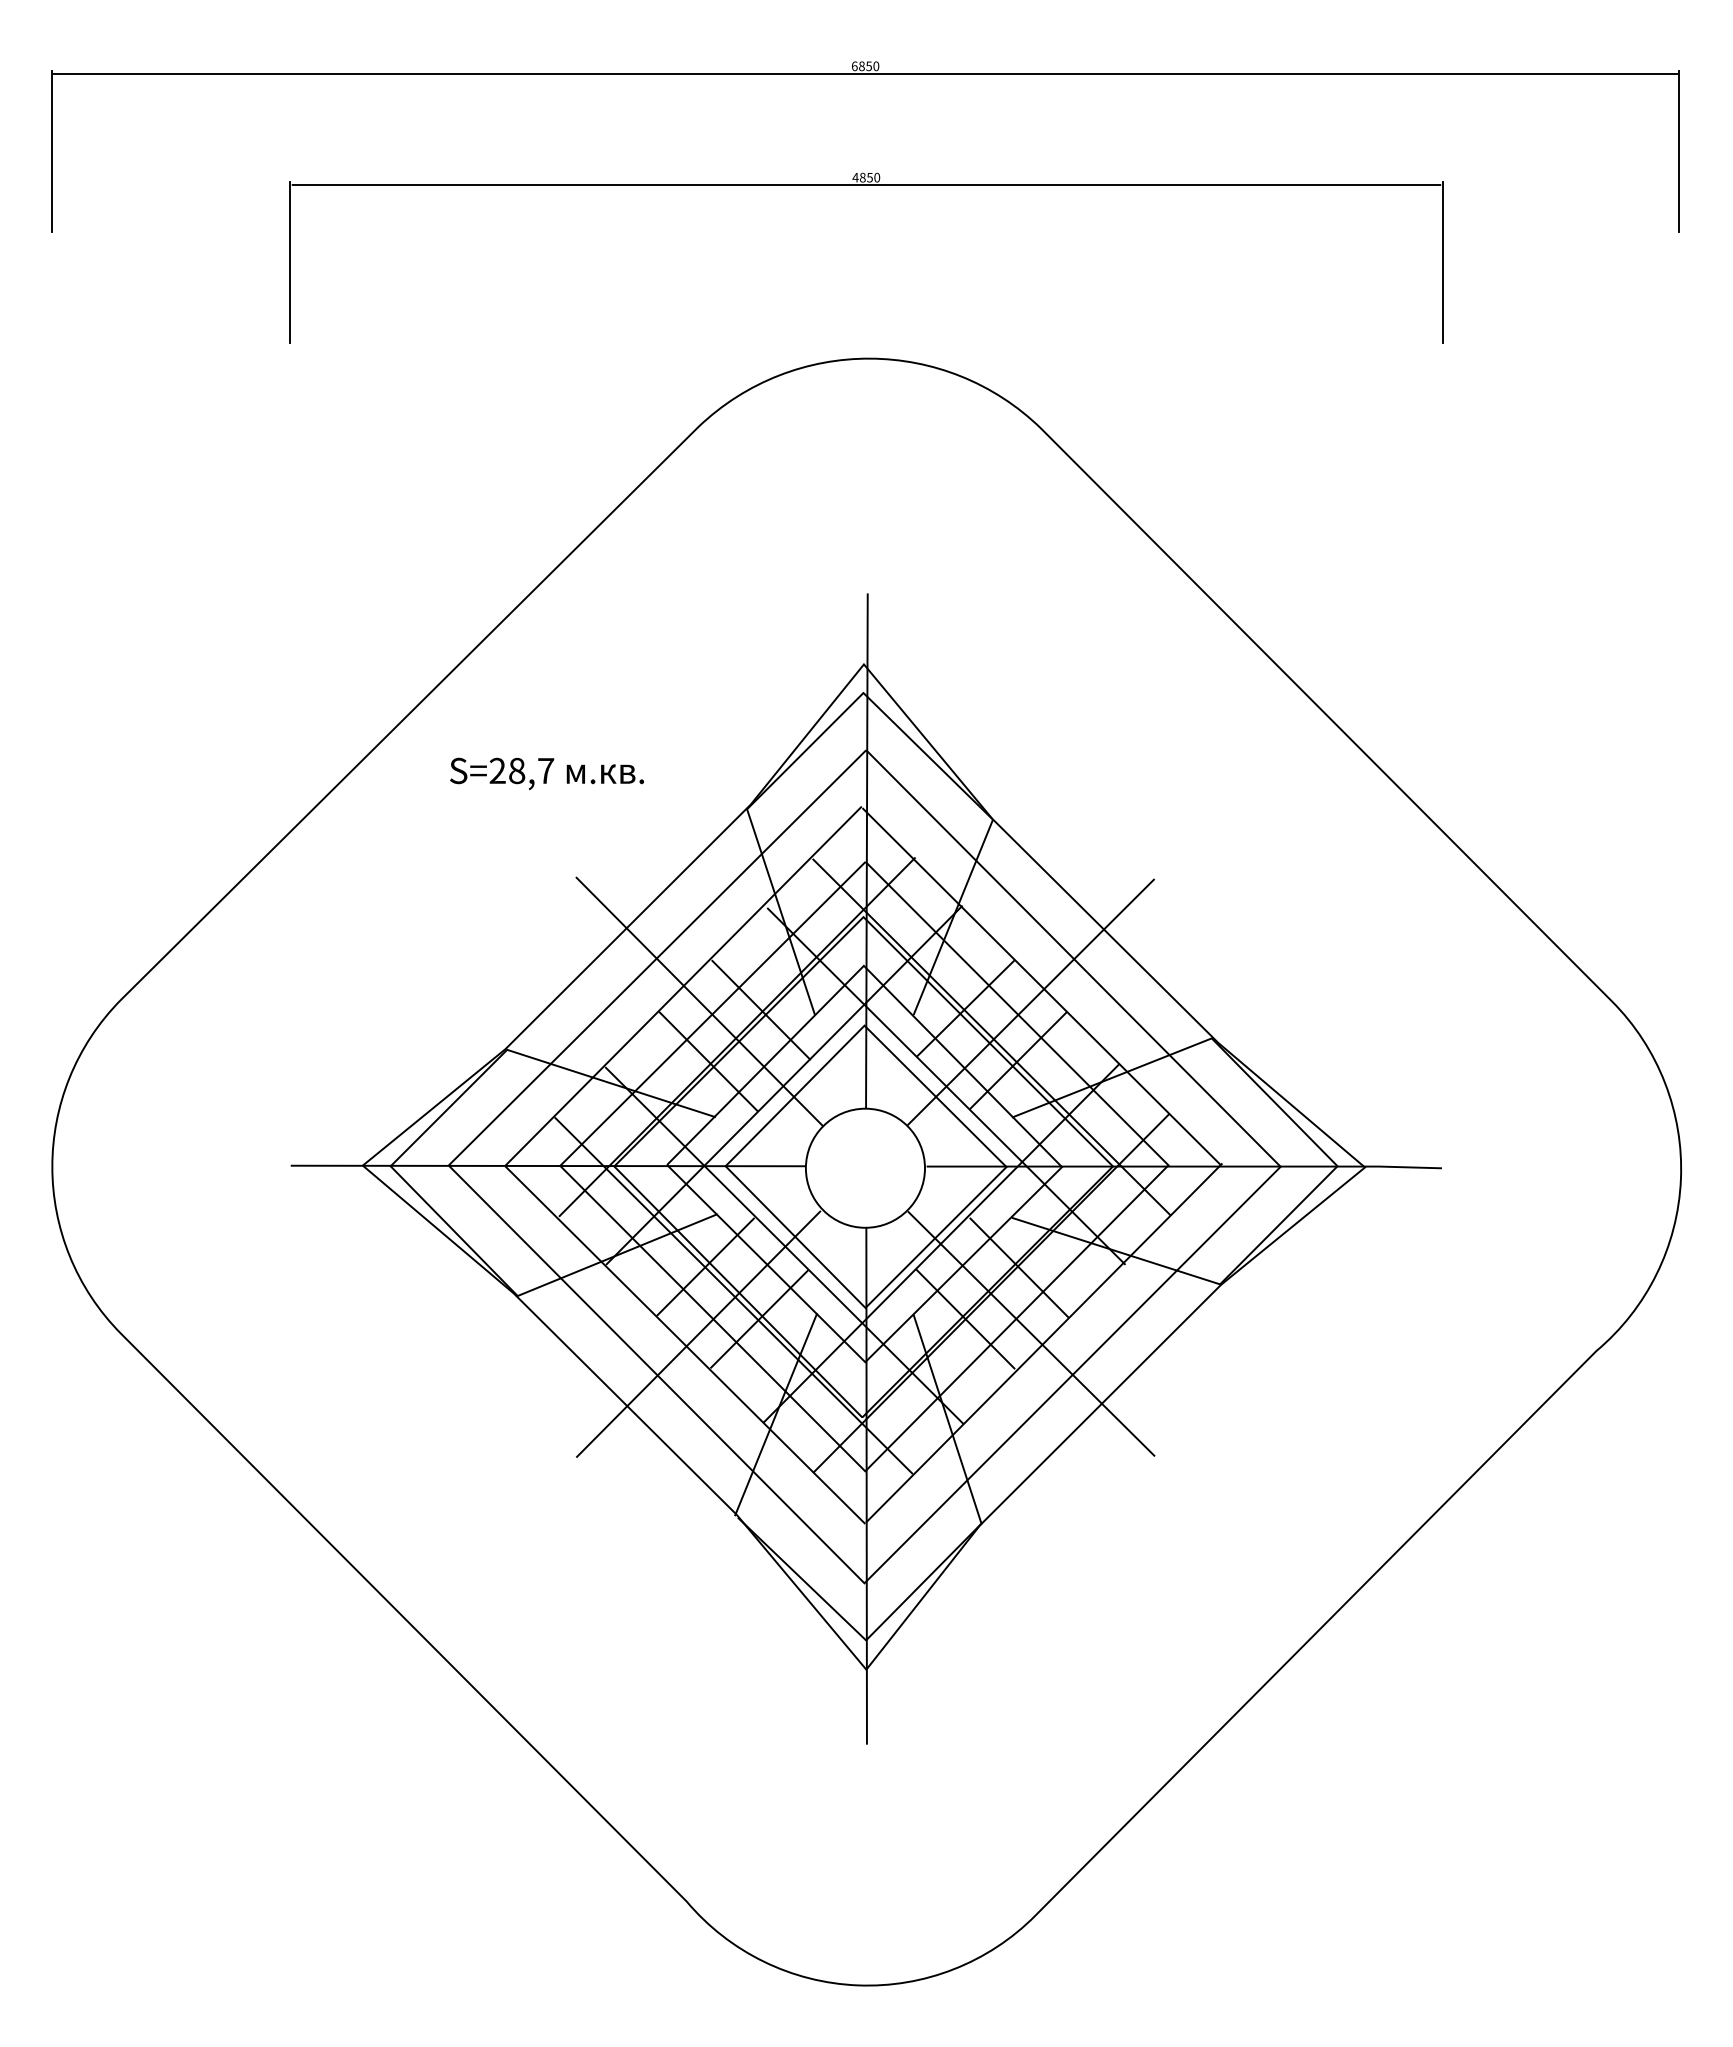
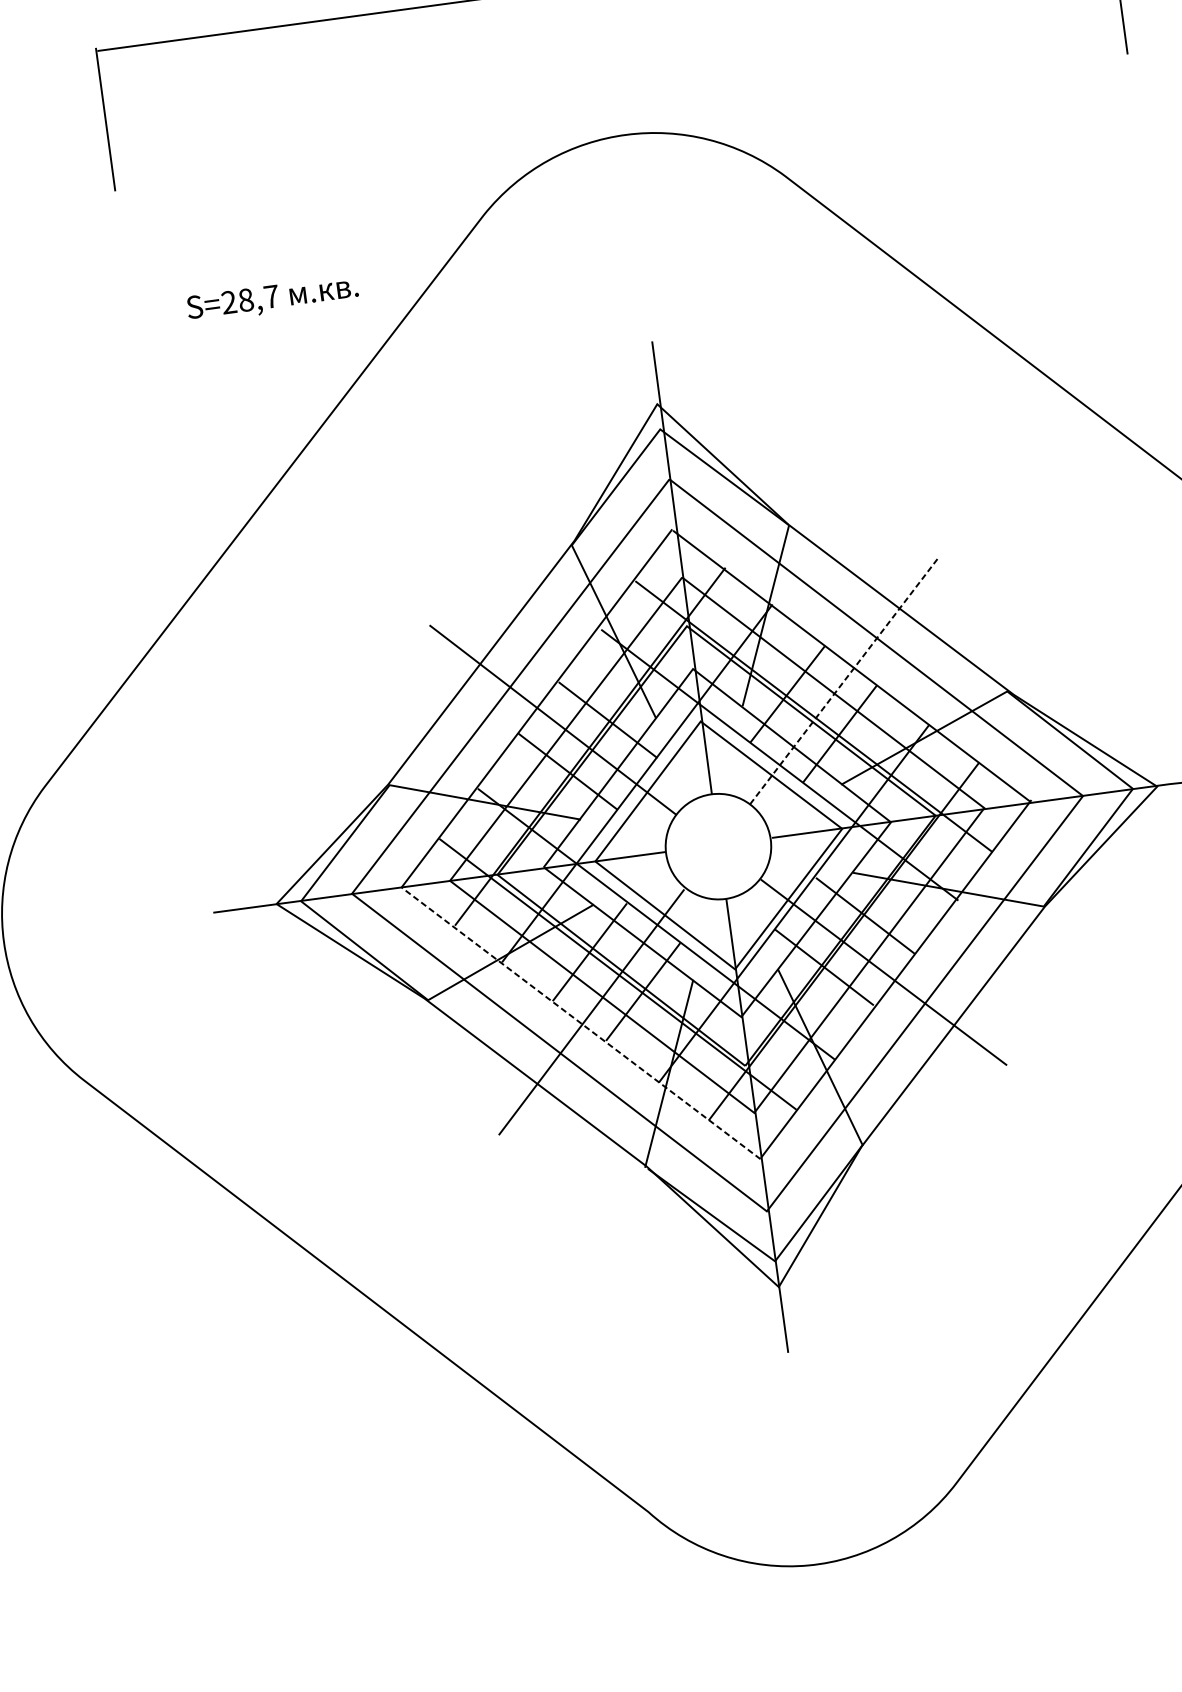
text: (546, 773) -> (272, 298), moved
line: (1030, 1002) -> (843, 681), solid -> dashed
line: (685, 1345) -> (581, 1023), solid -> dashed

